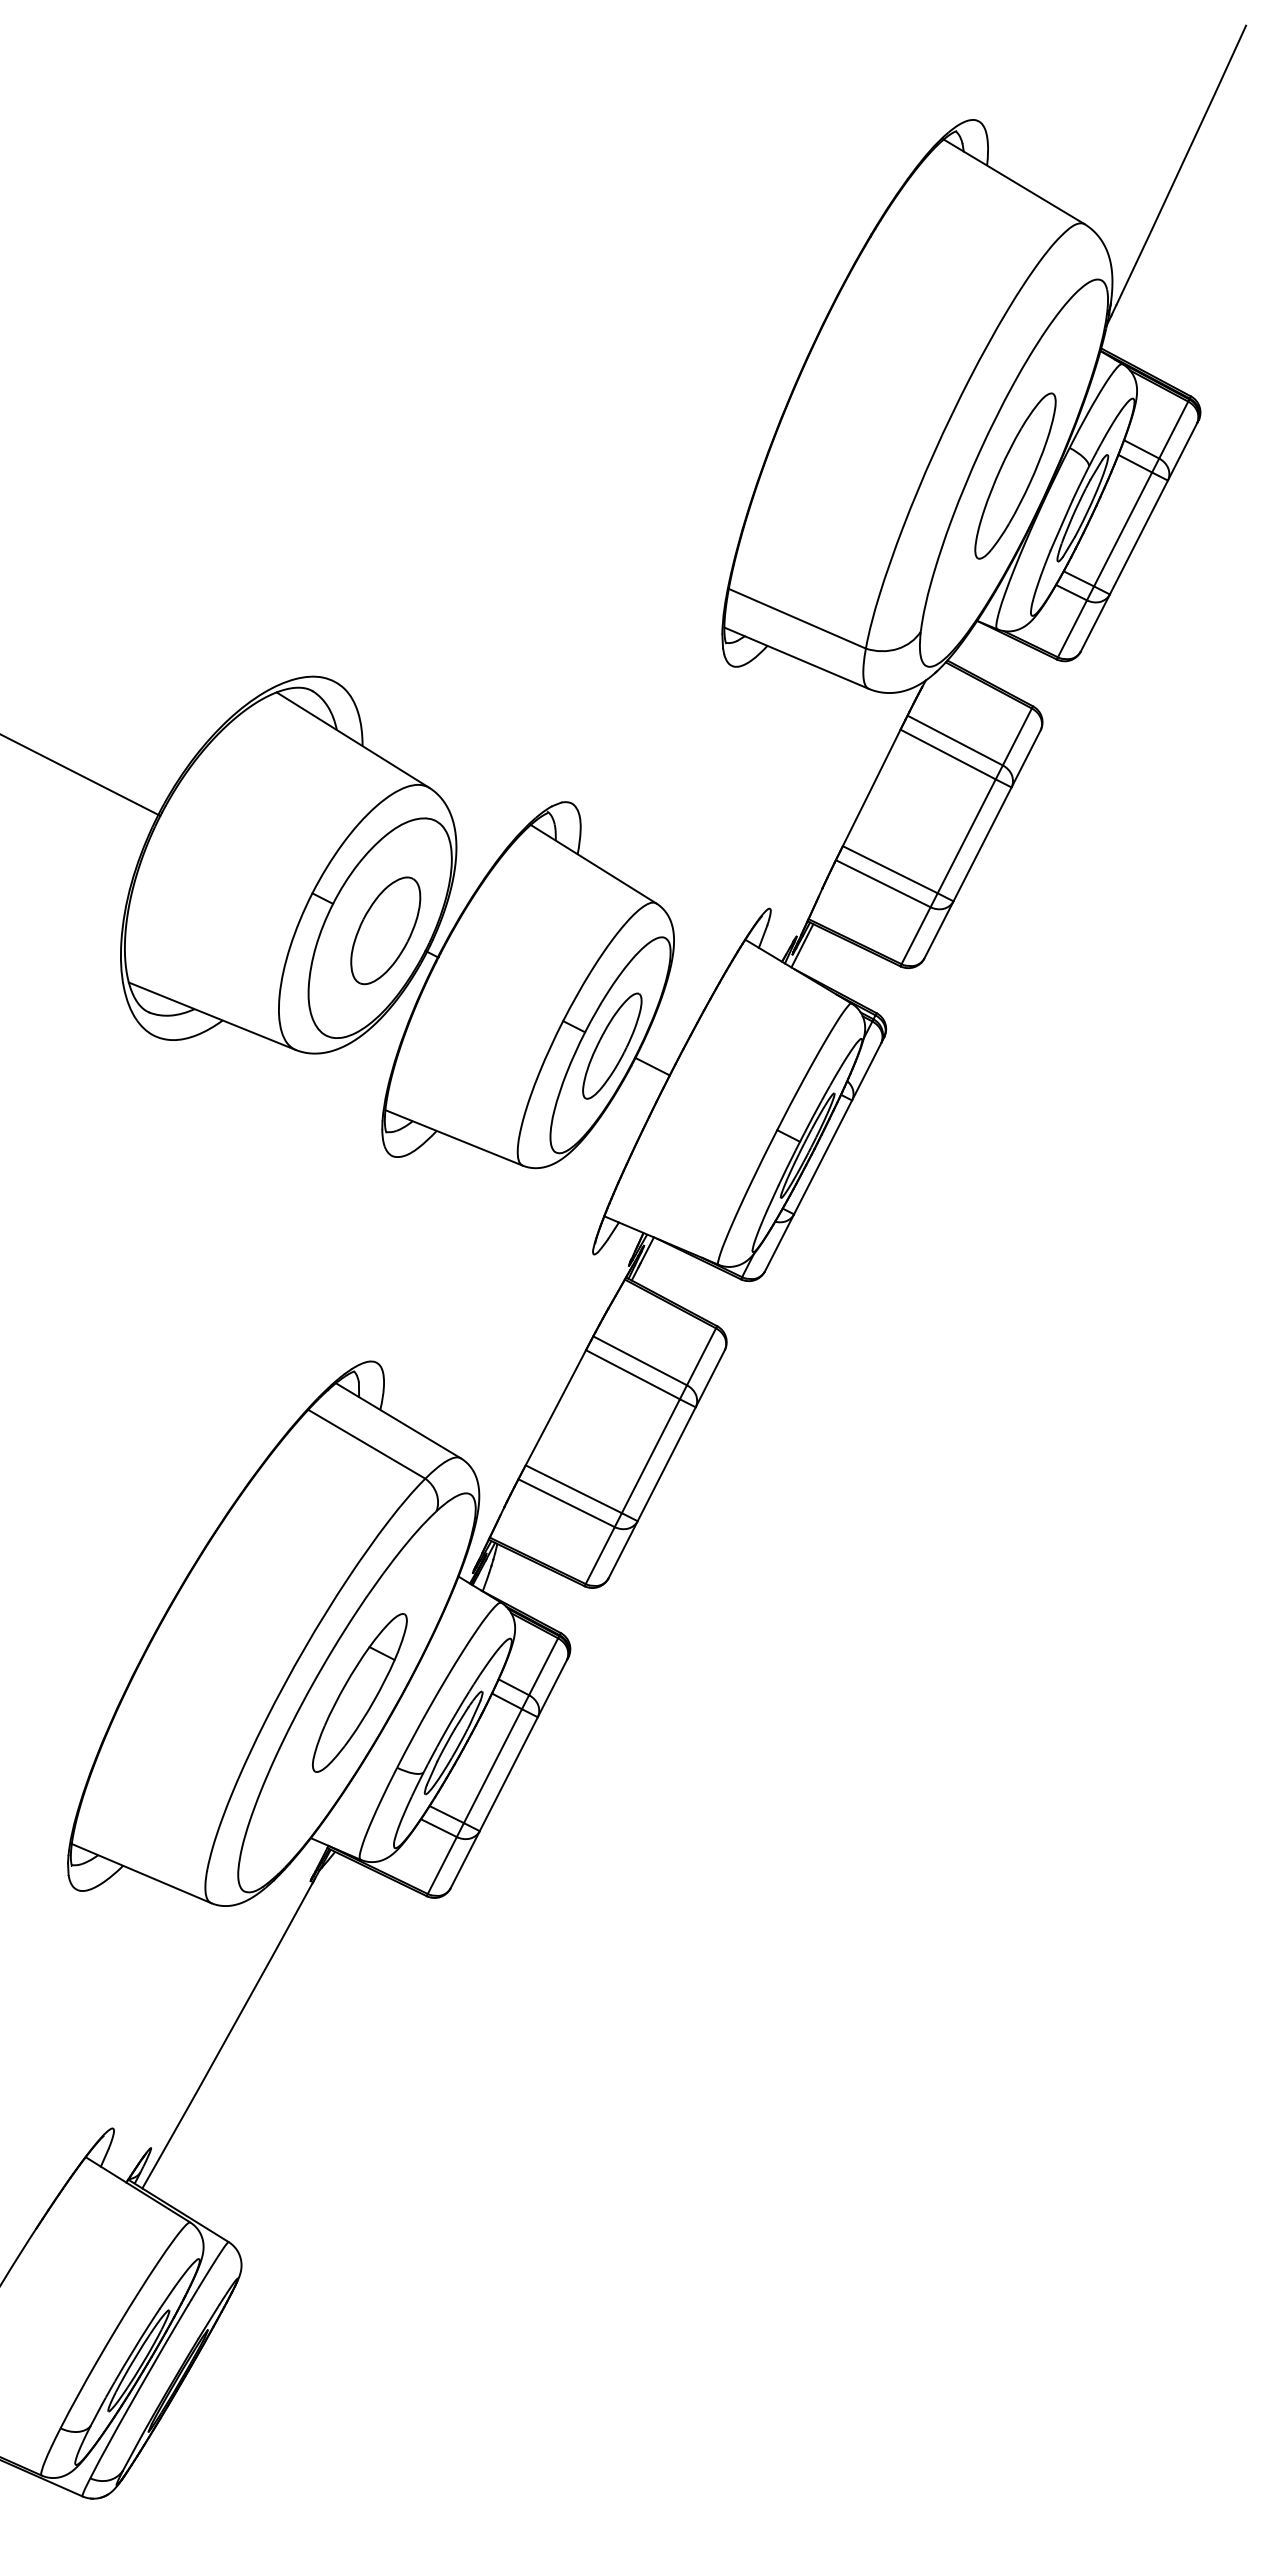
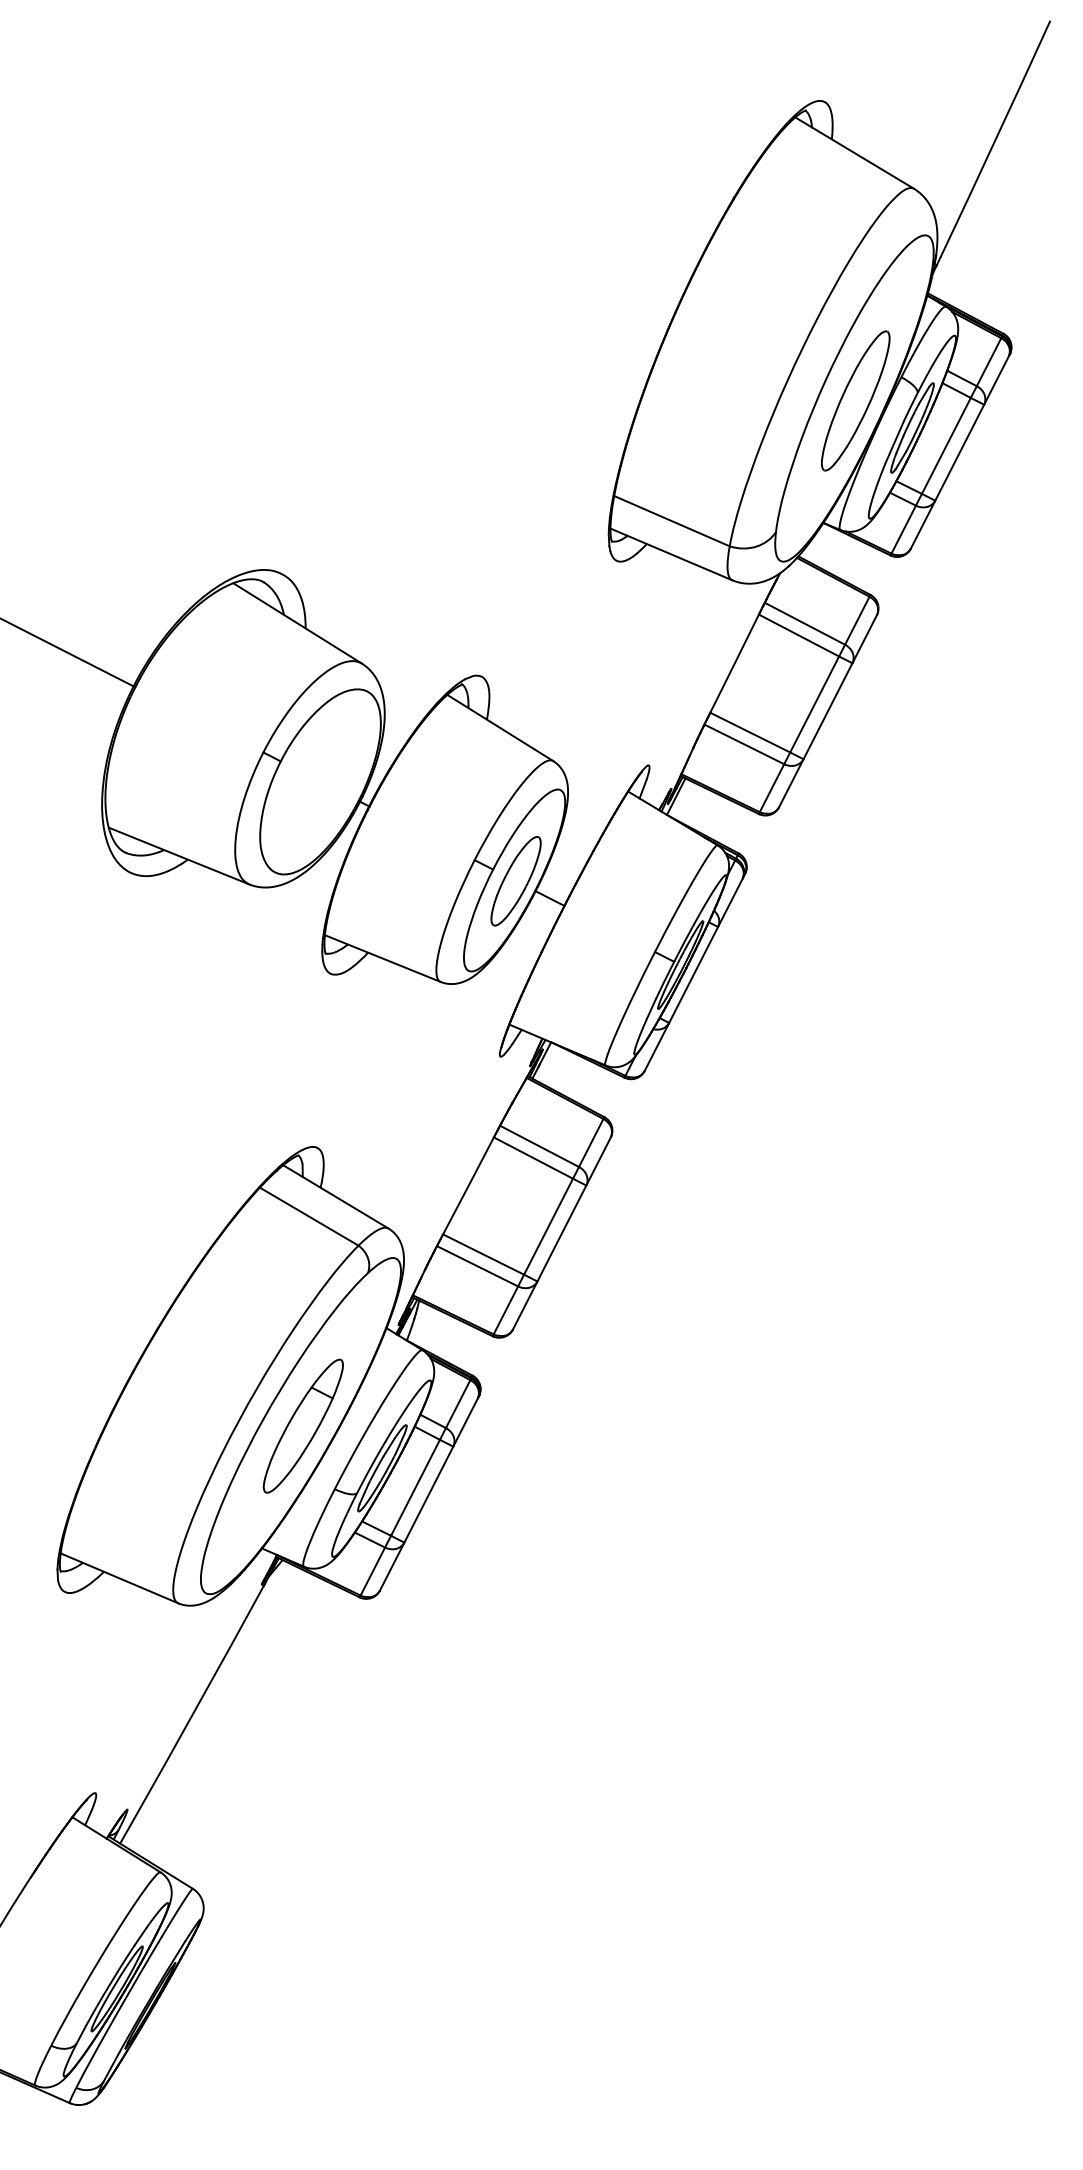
part: (385, 930) -> (324, 783), removed

